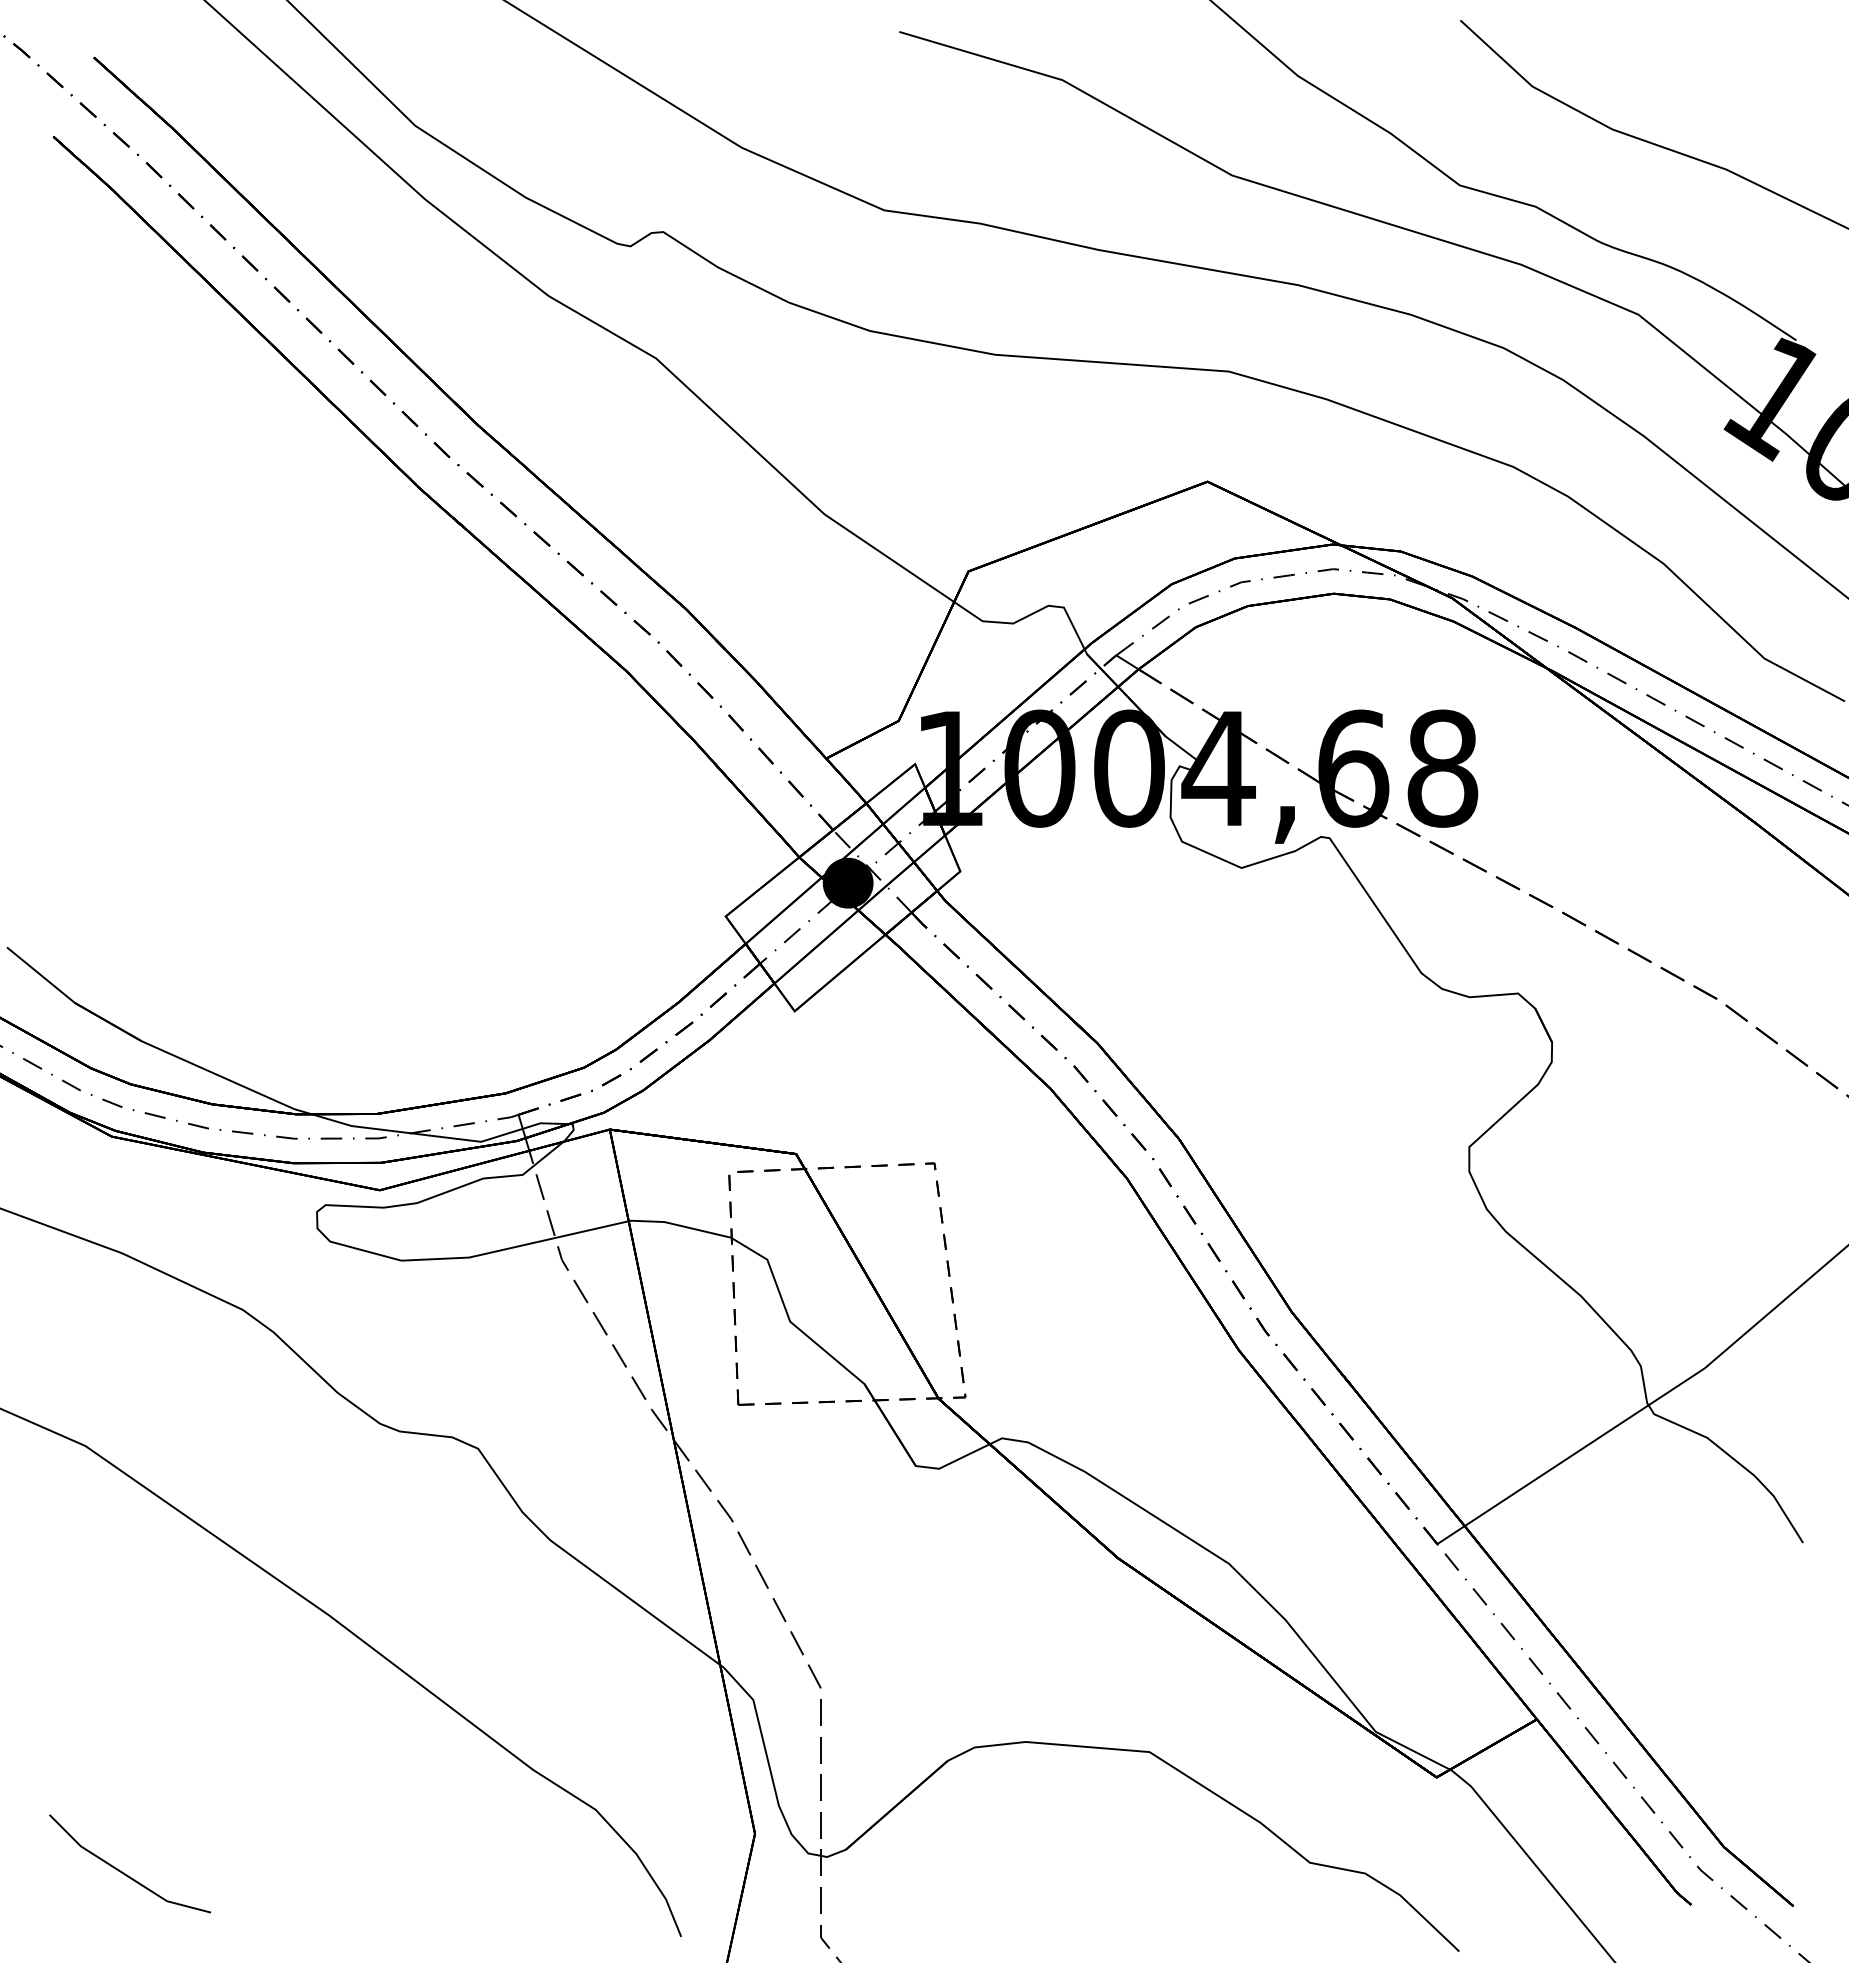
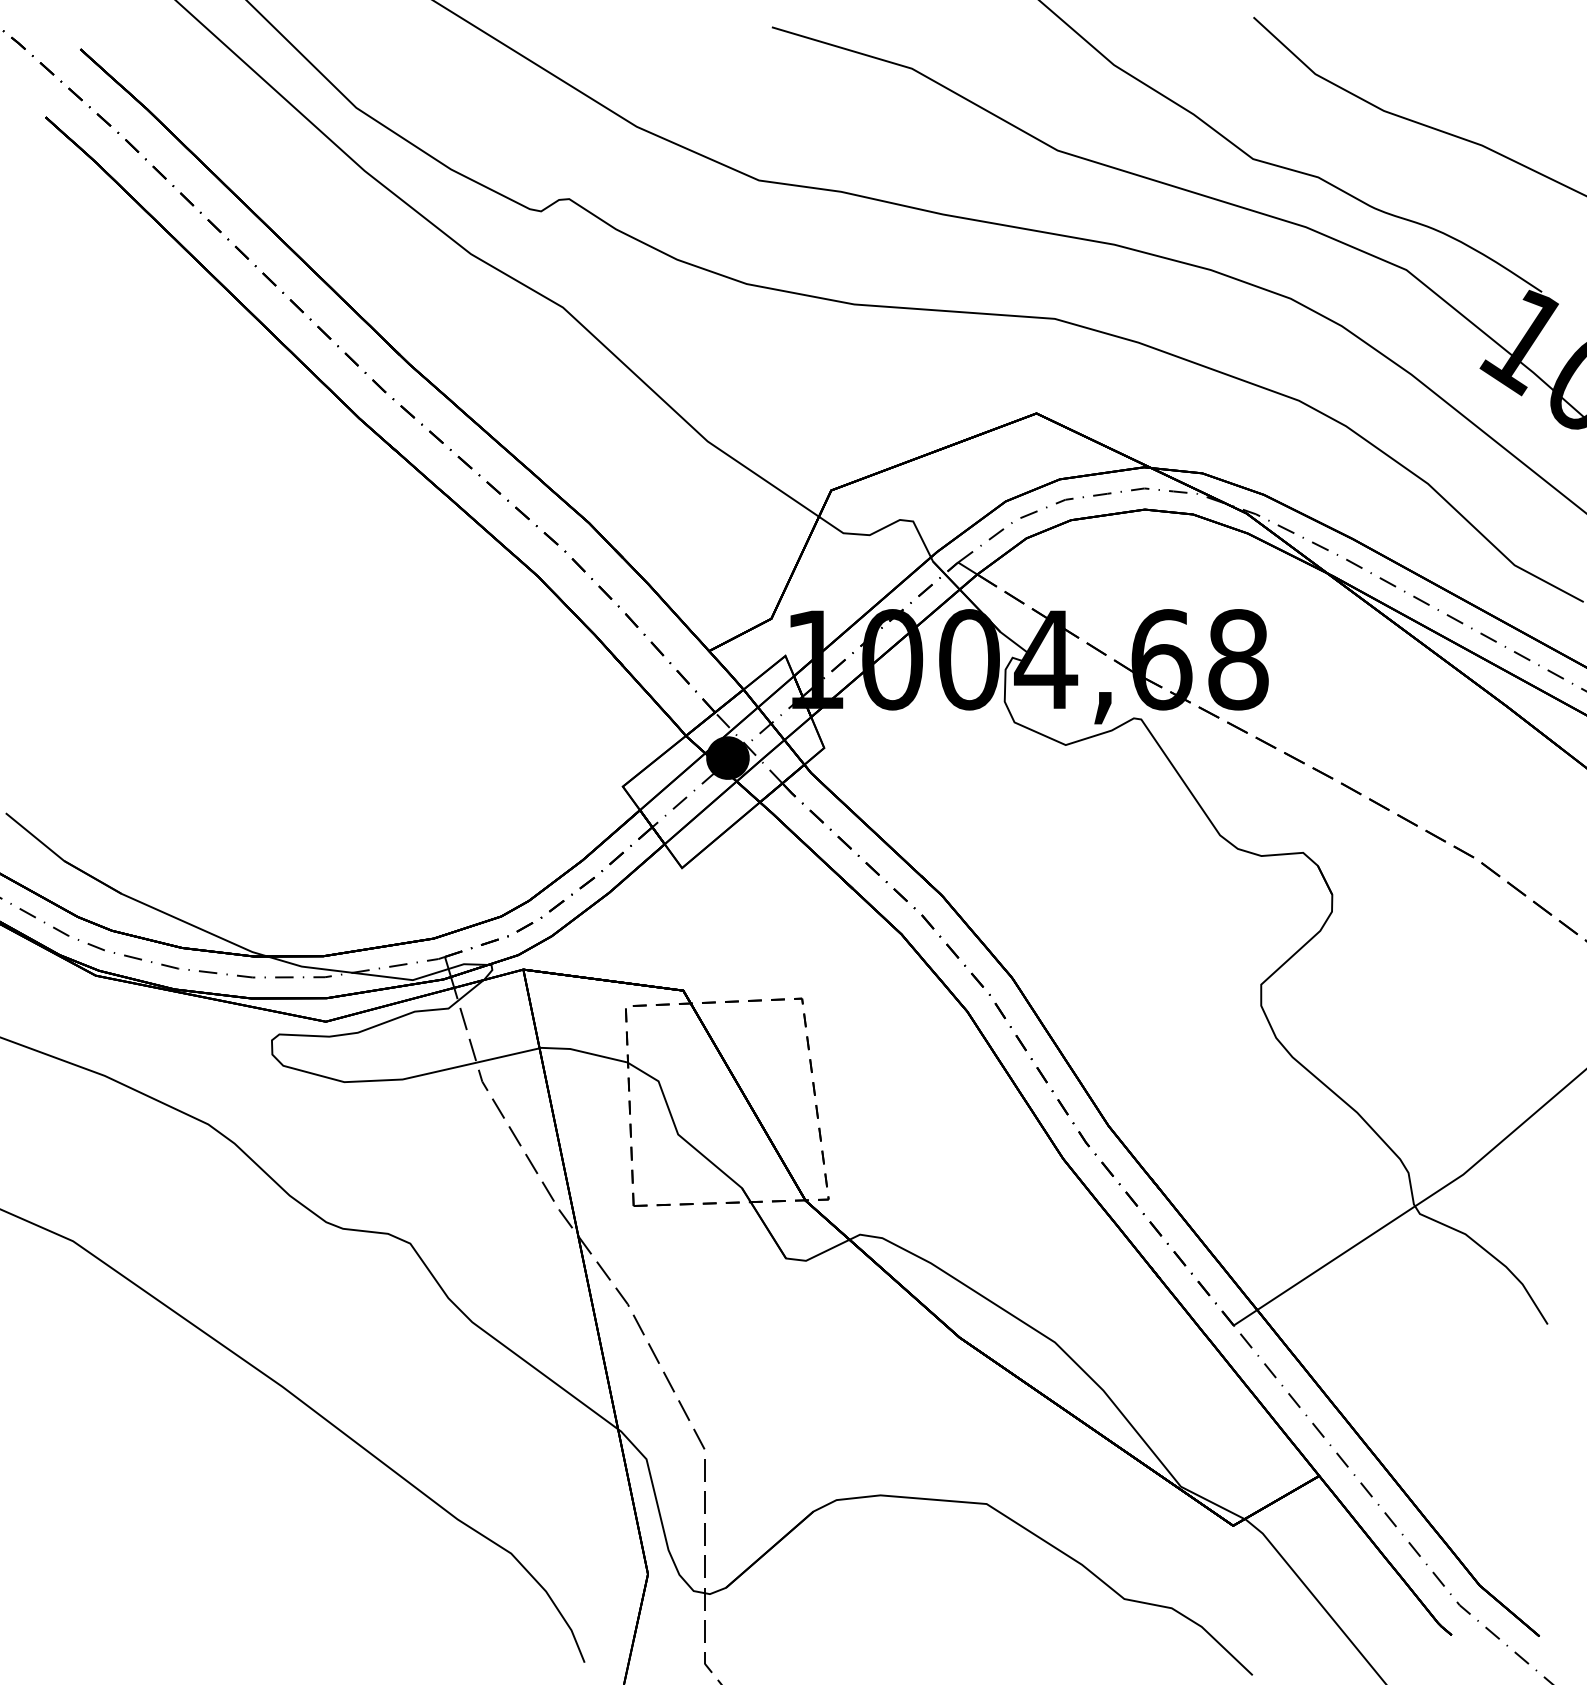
line: (122, 1871) -> (104, 1606), removed

